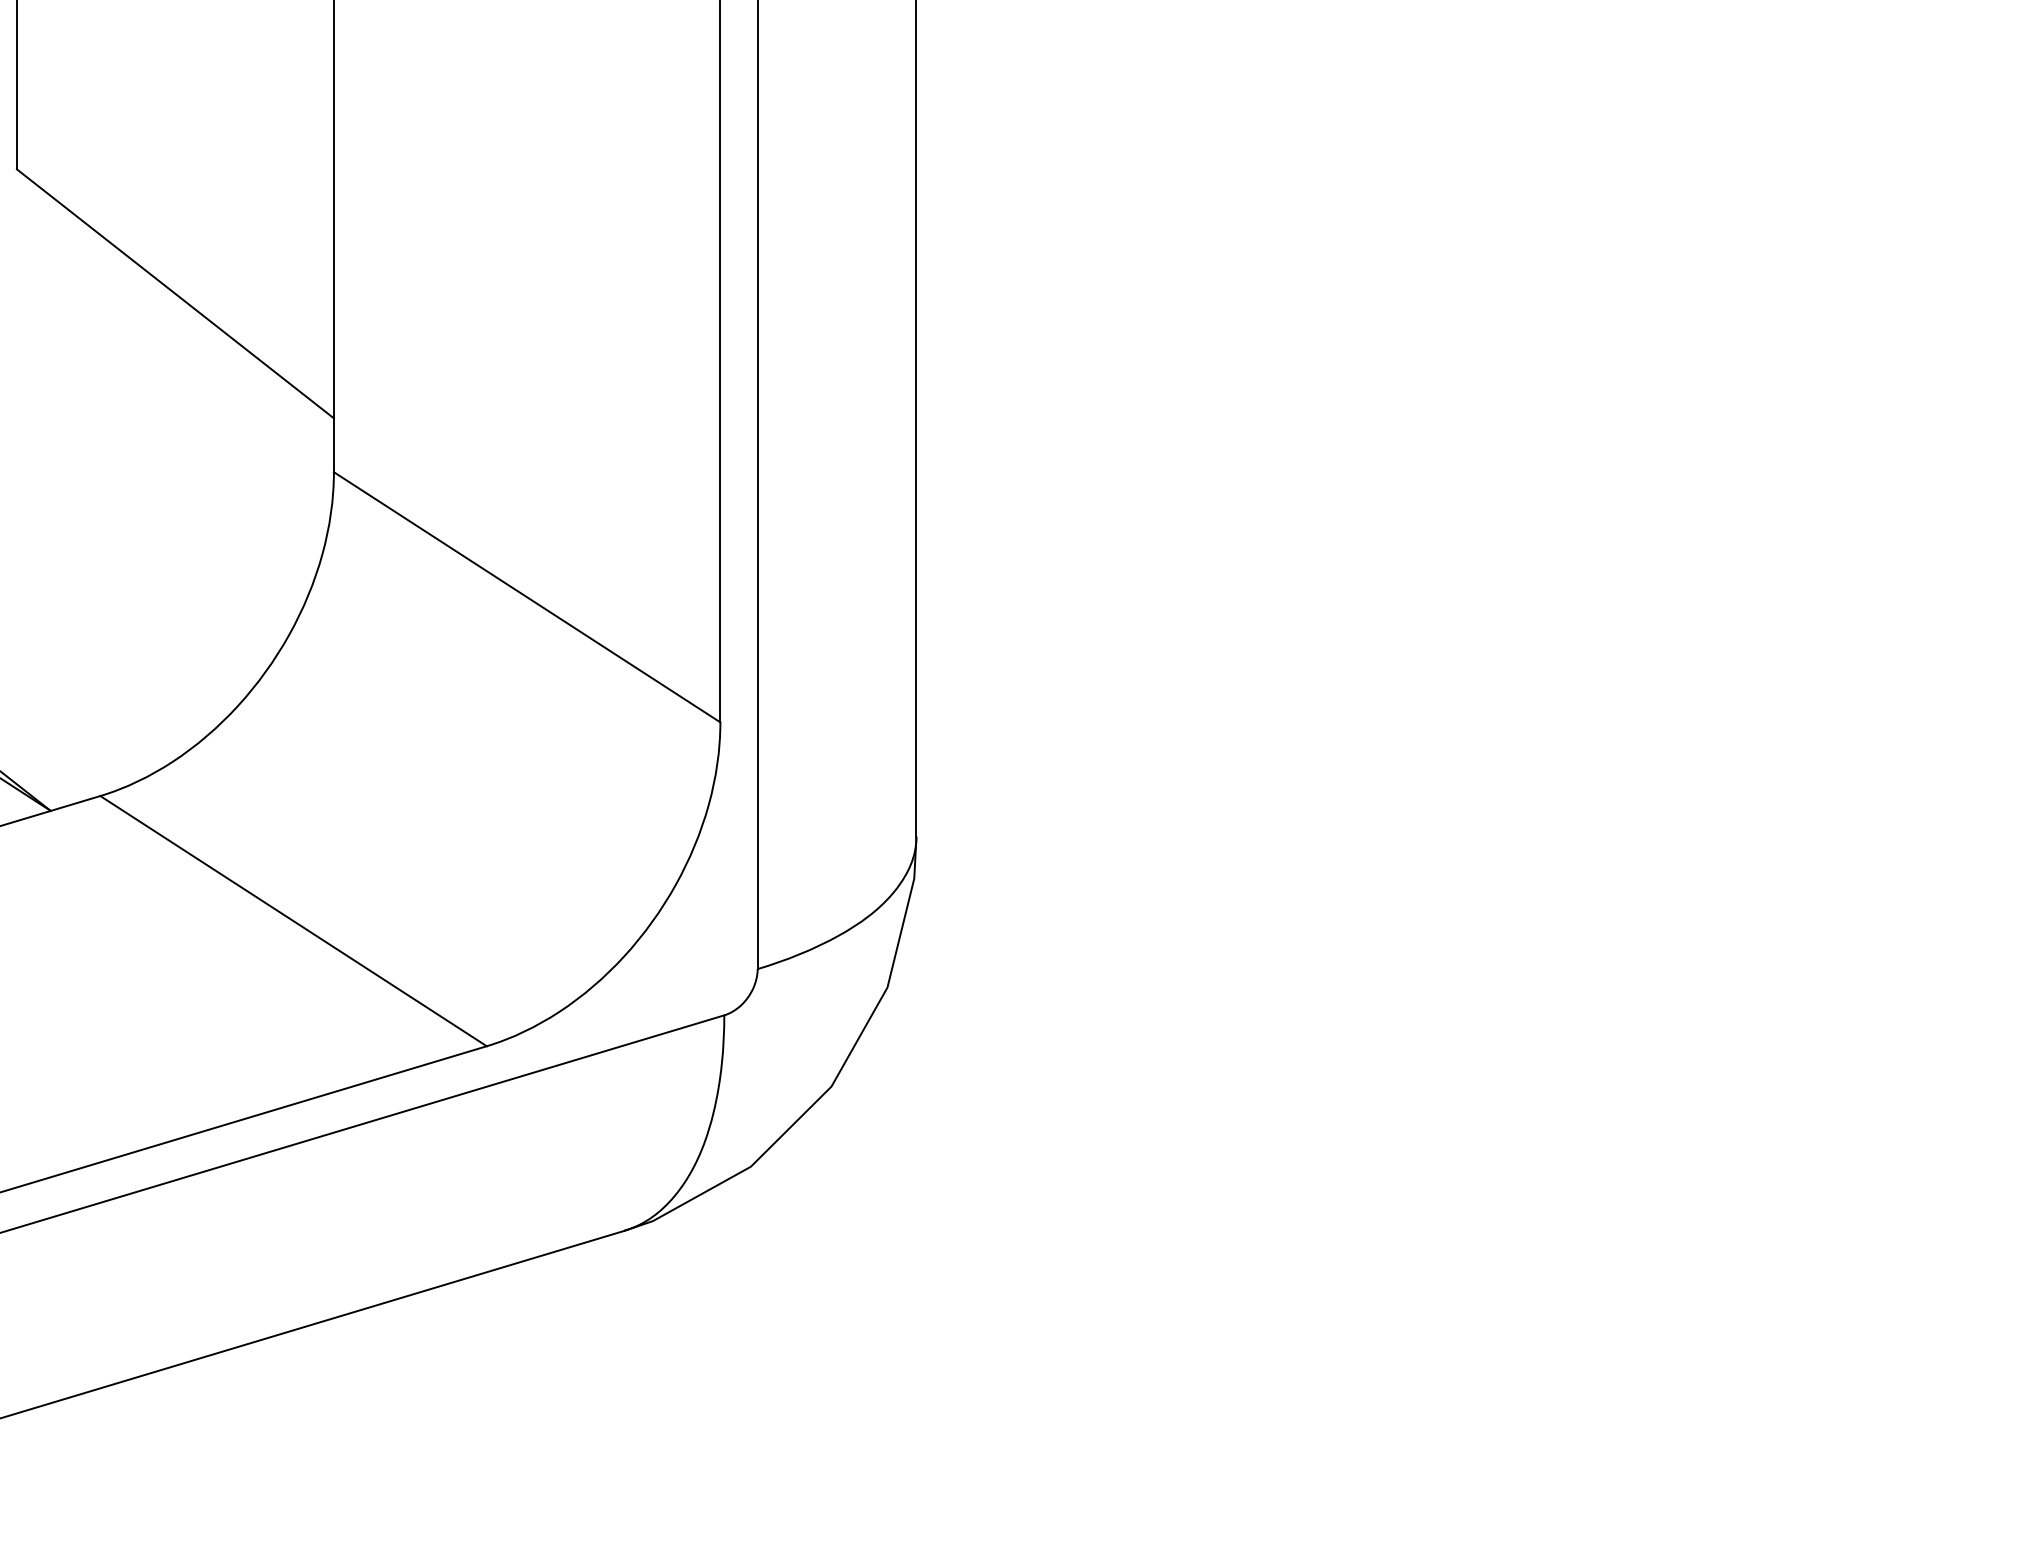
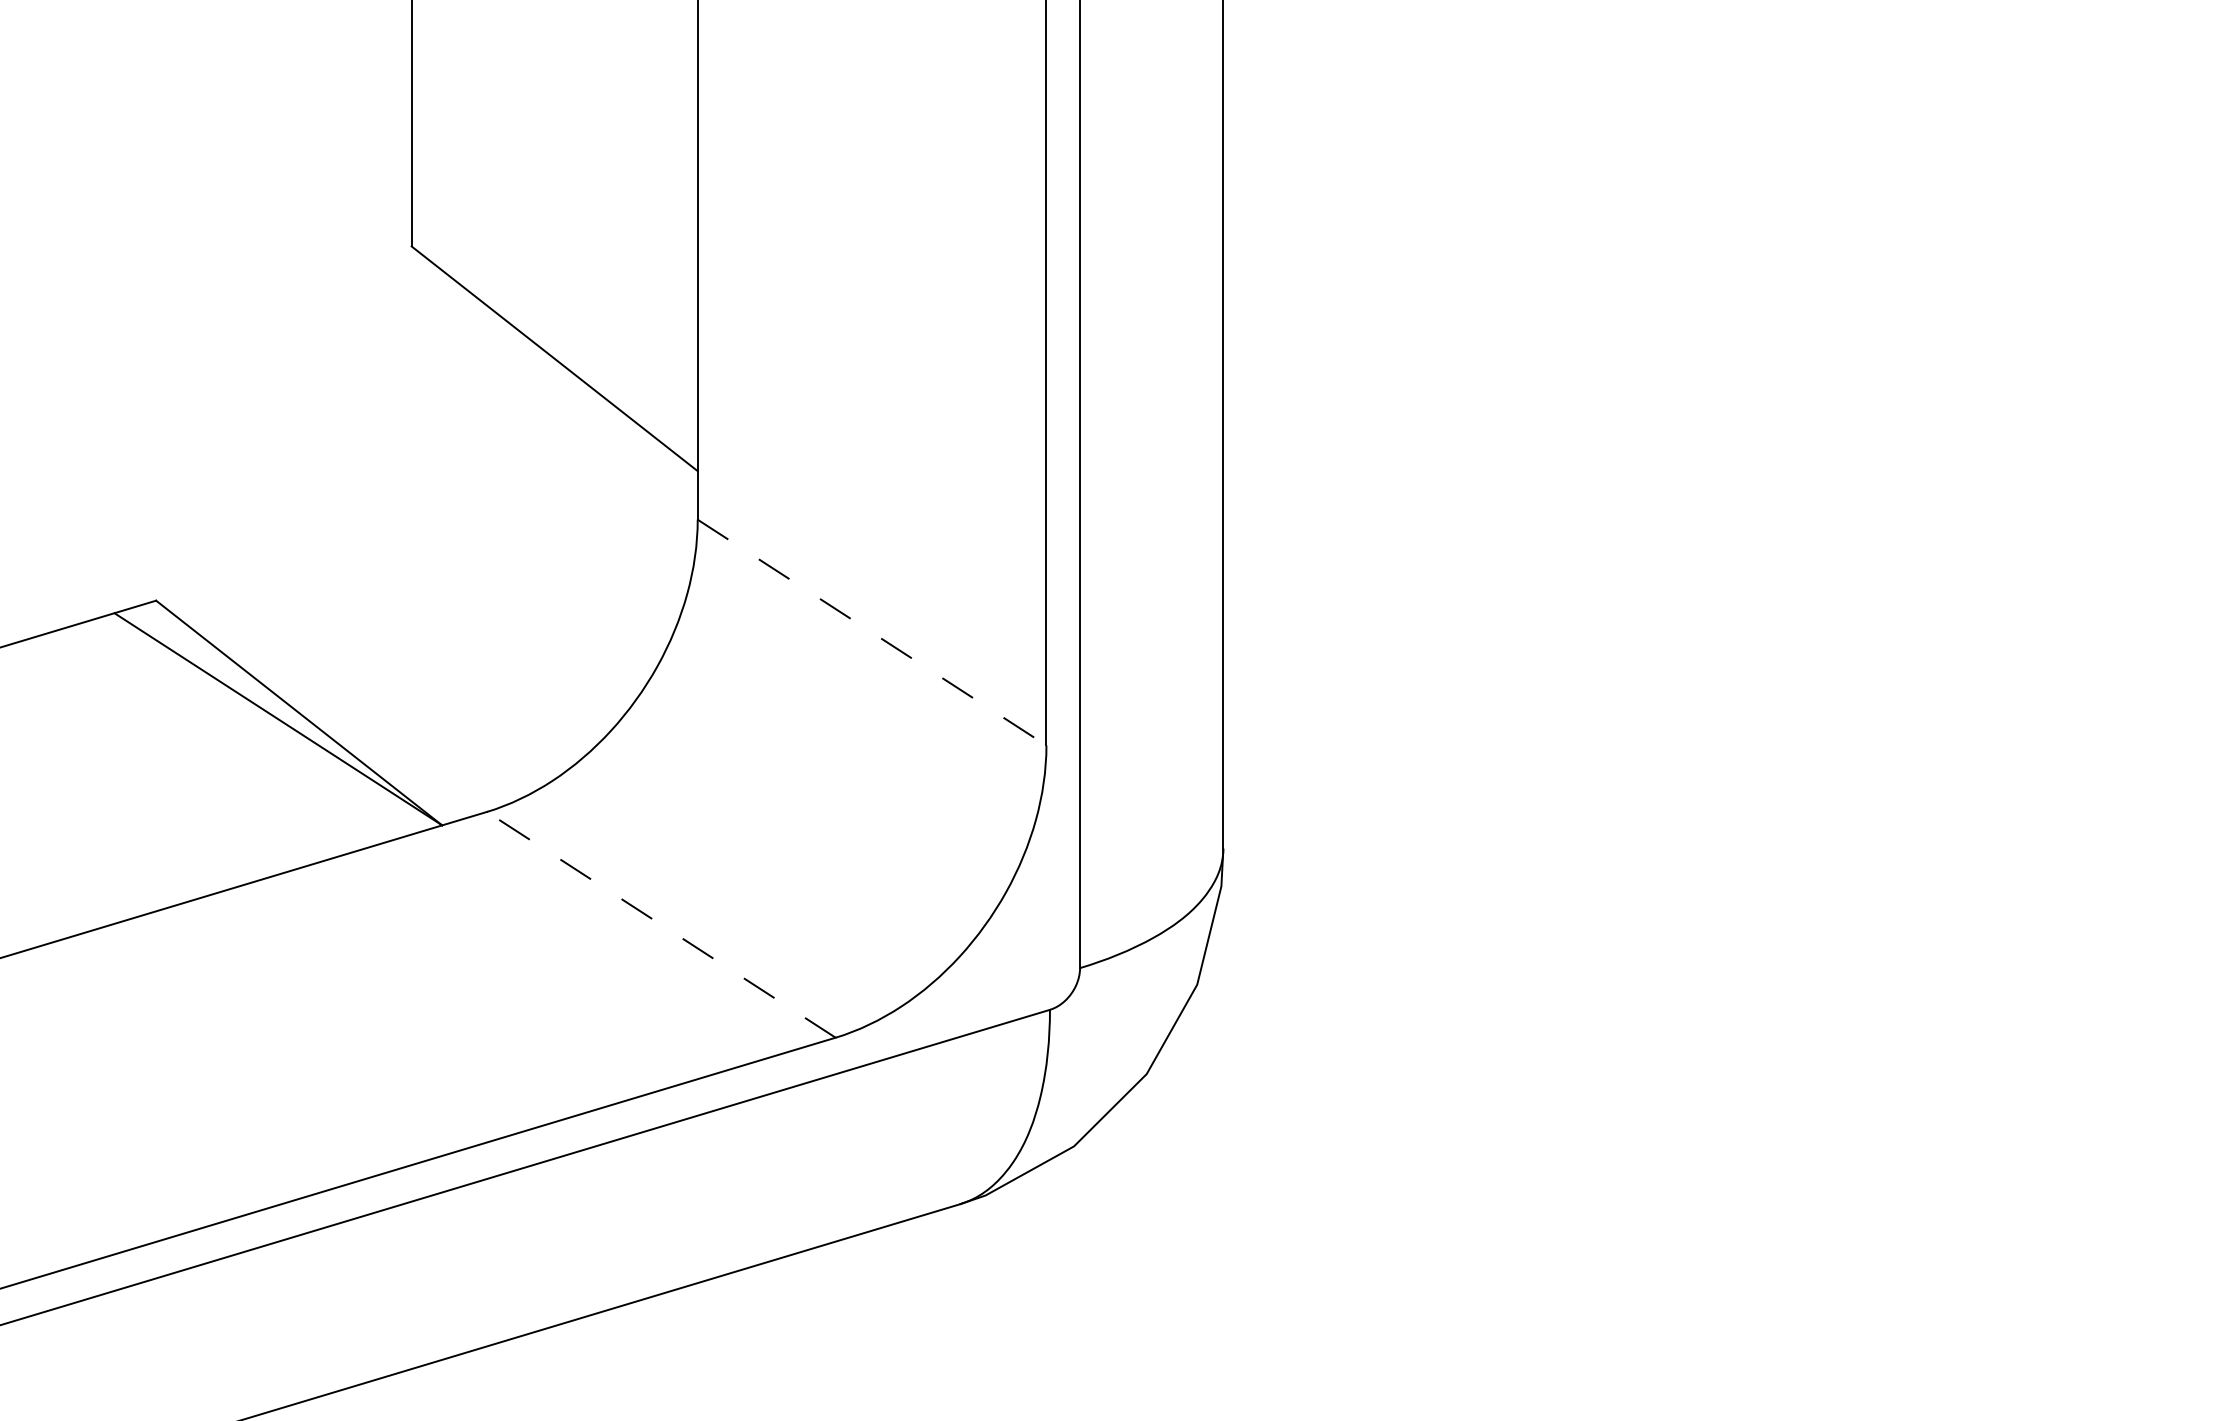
line: (527, 597) -> (872, 632), solid -> dashed
line: (293, 920) -> (661, 924), solid -> dashed

